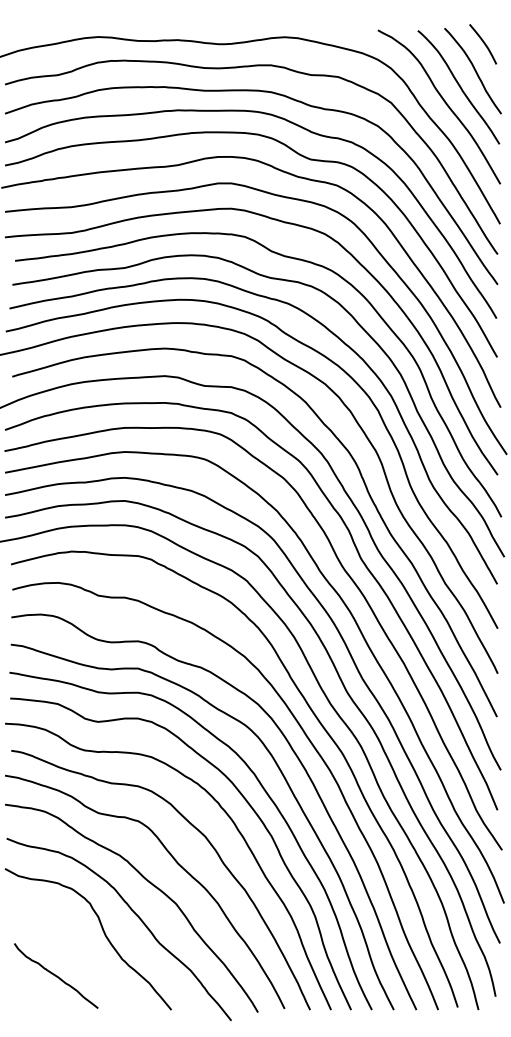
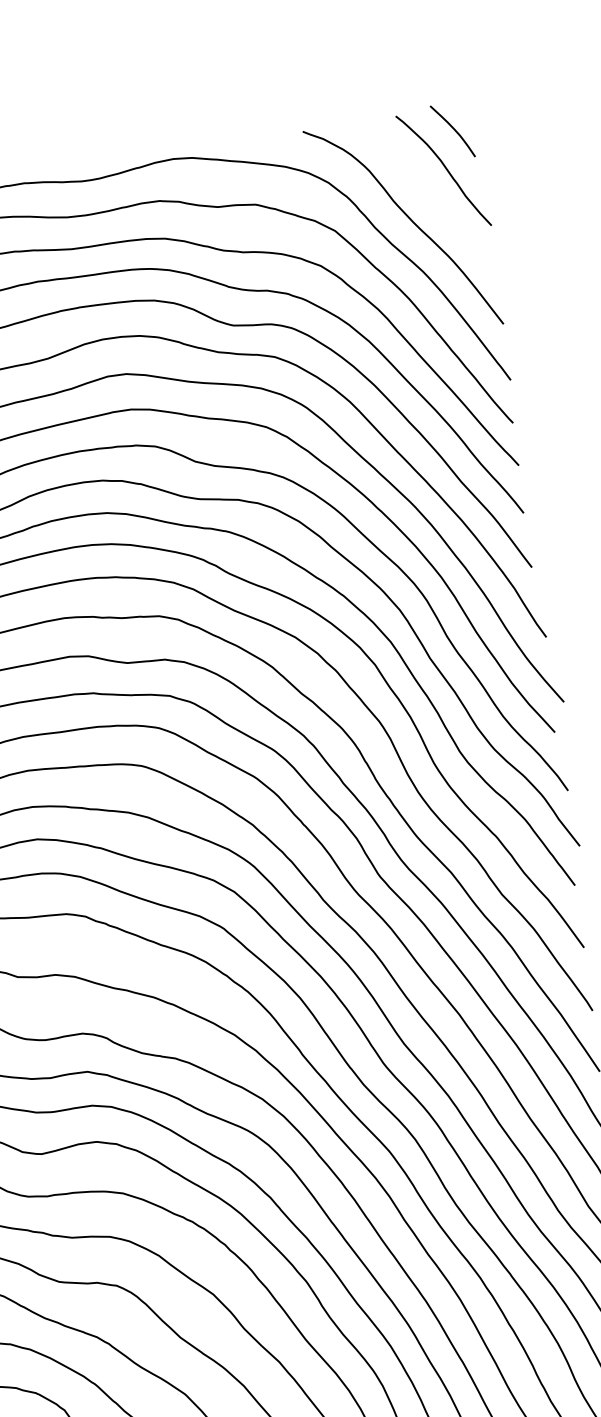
curve: (458, 86) -> (426, 195), removed

